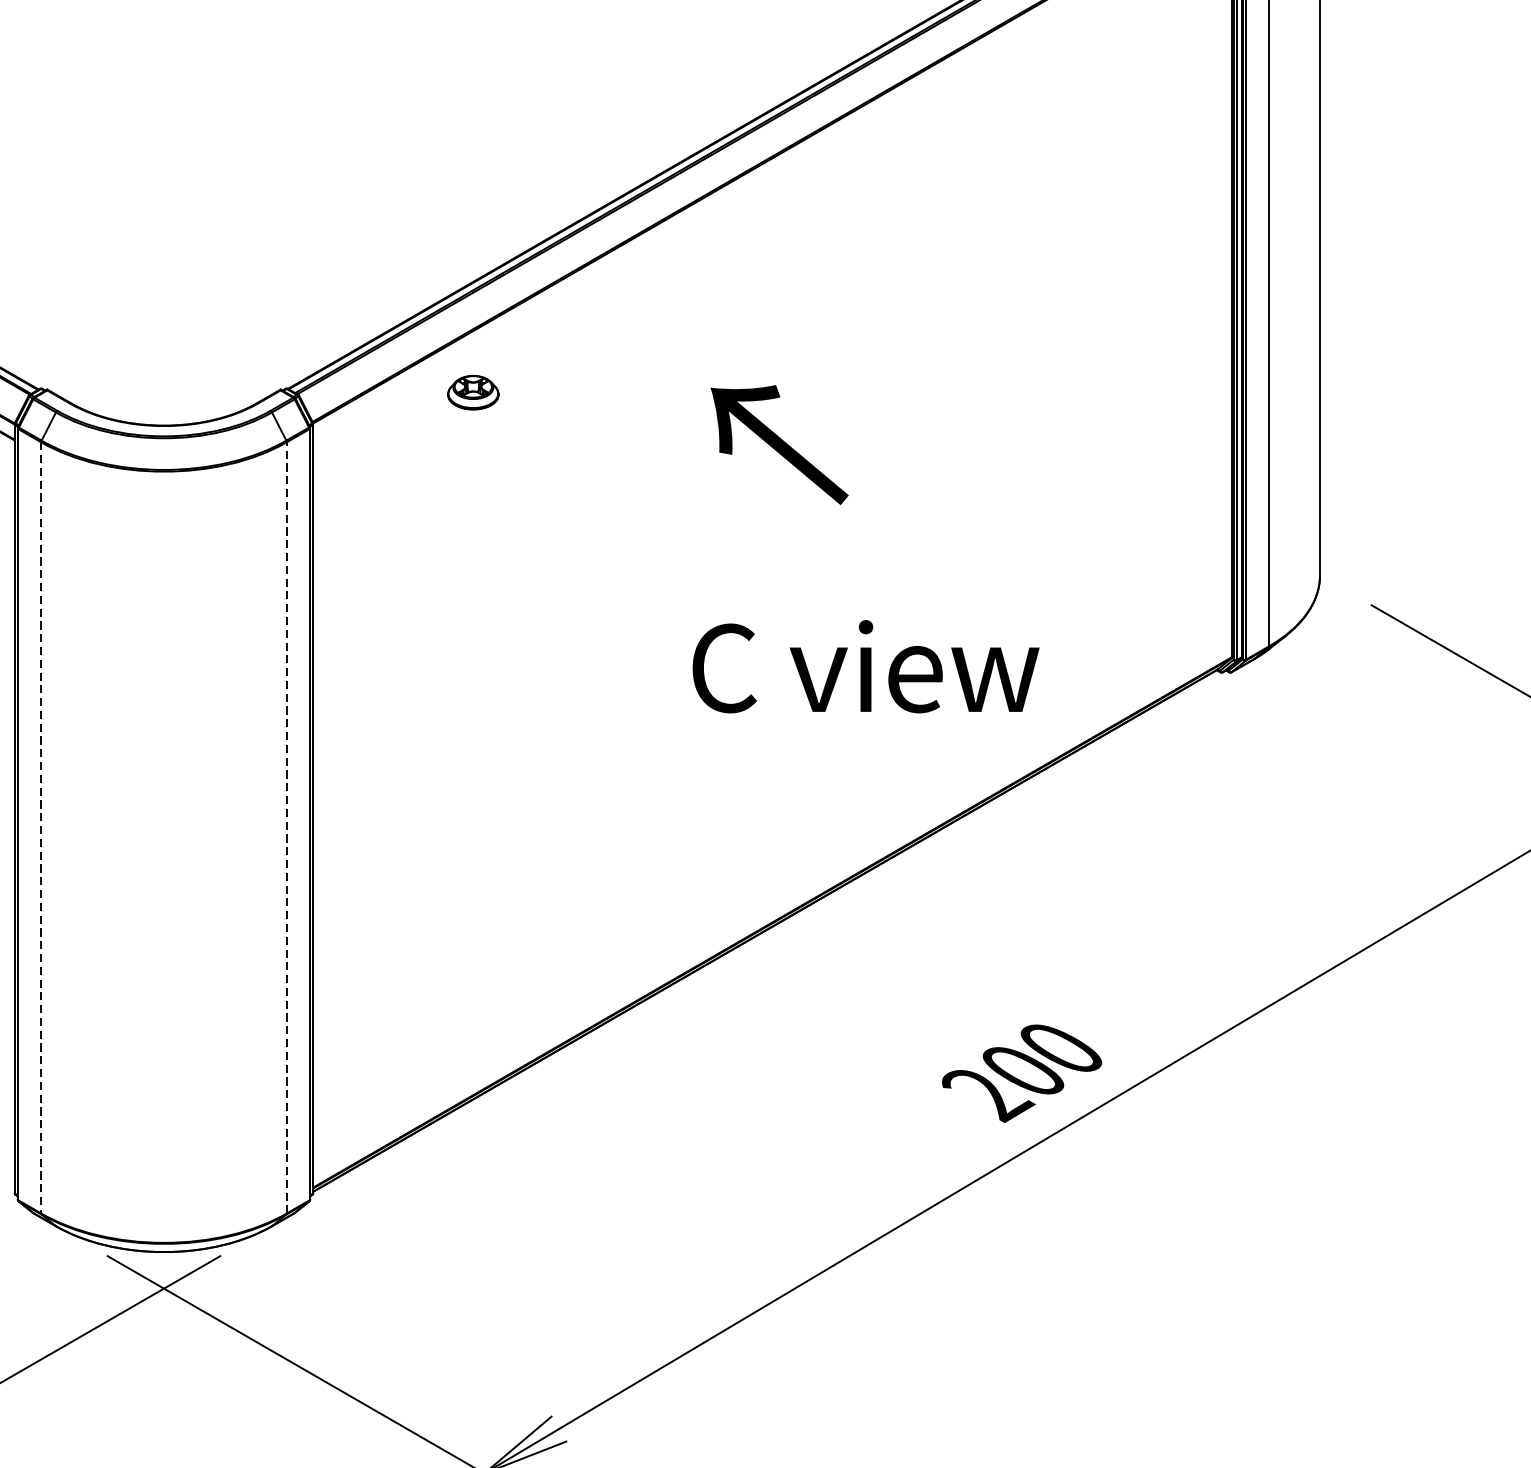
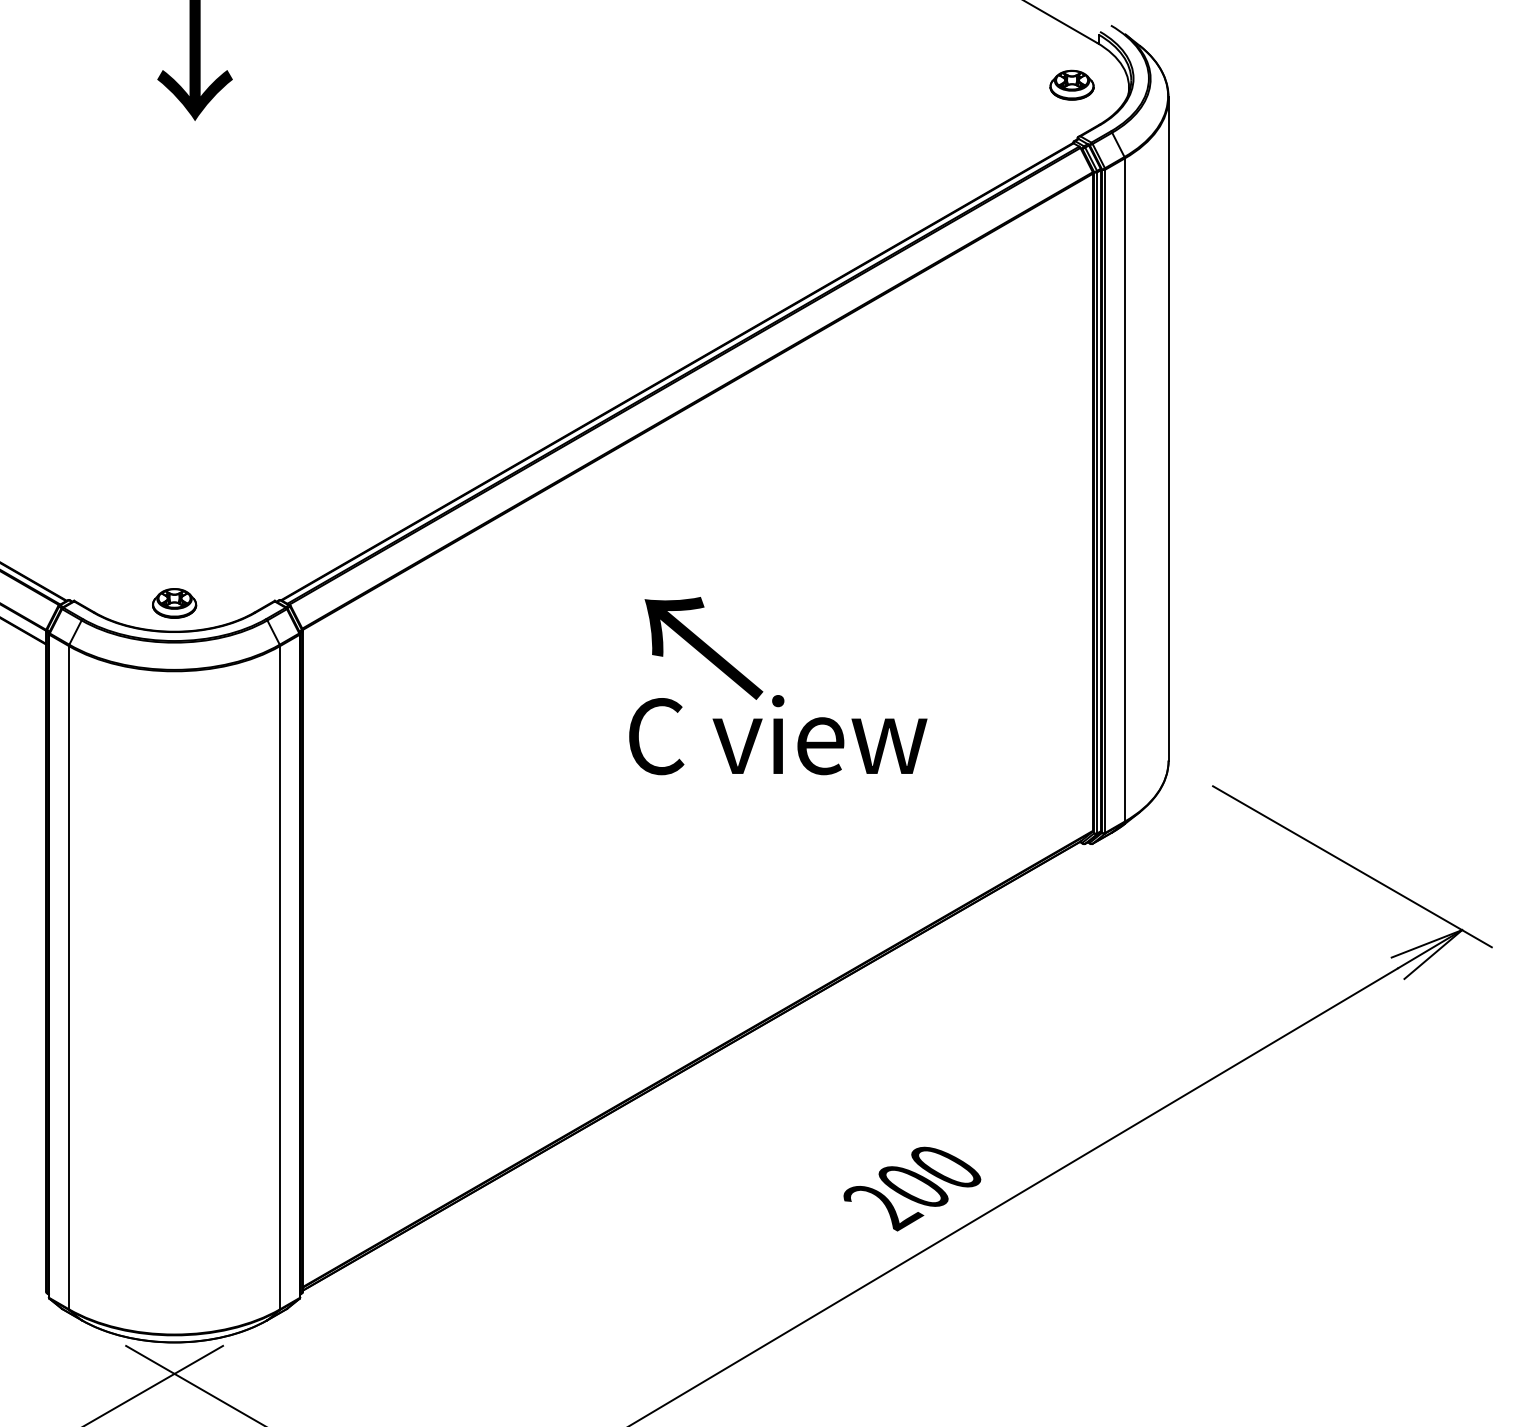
part: (473, 392) -> (174, 603), moved
text: (866, 667) -> (778, 735), moved
line: (40, 827) -> (68, 977), dashed -> solid
line: (287, 827) -> (280, 977), dashed -> solid

